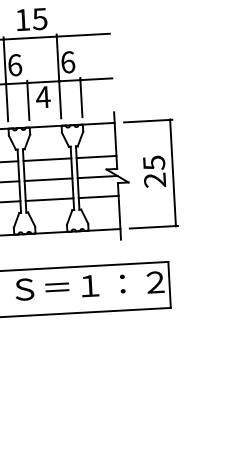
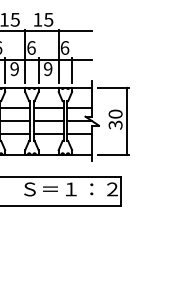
text: (42, 97) -> (47, 69), 4 -> 9
text: (154, 171) -> (115, 119), 25 -> 30

